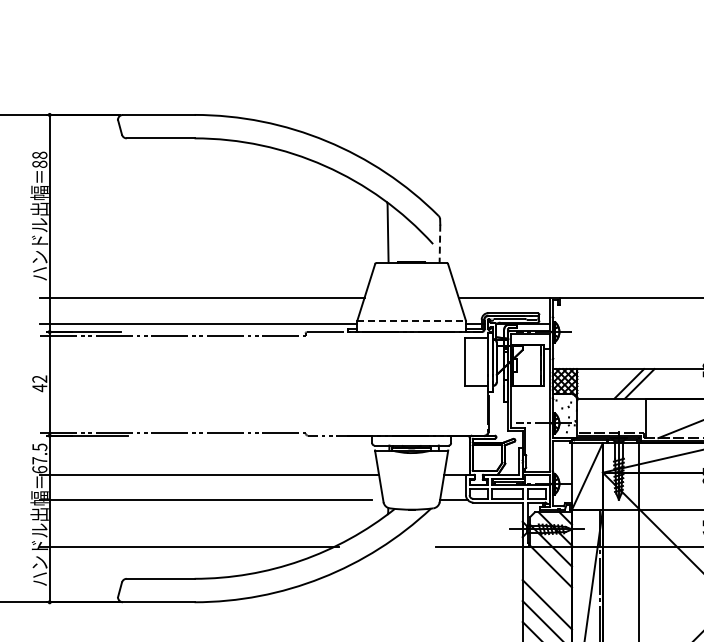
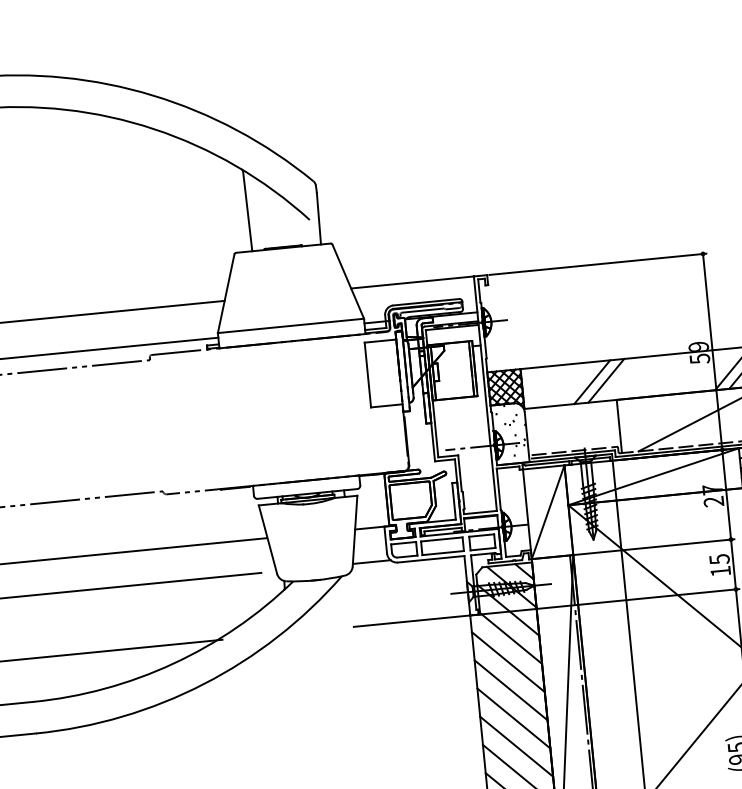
line: (439, 244) -> (318, 219), dashed -> solid
line: (412, 320) -> (292, 325), dashed -> solid
line: (547, 583) -> (508, 661), added

